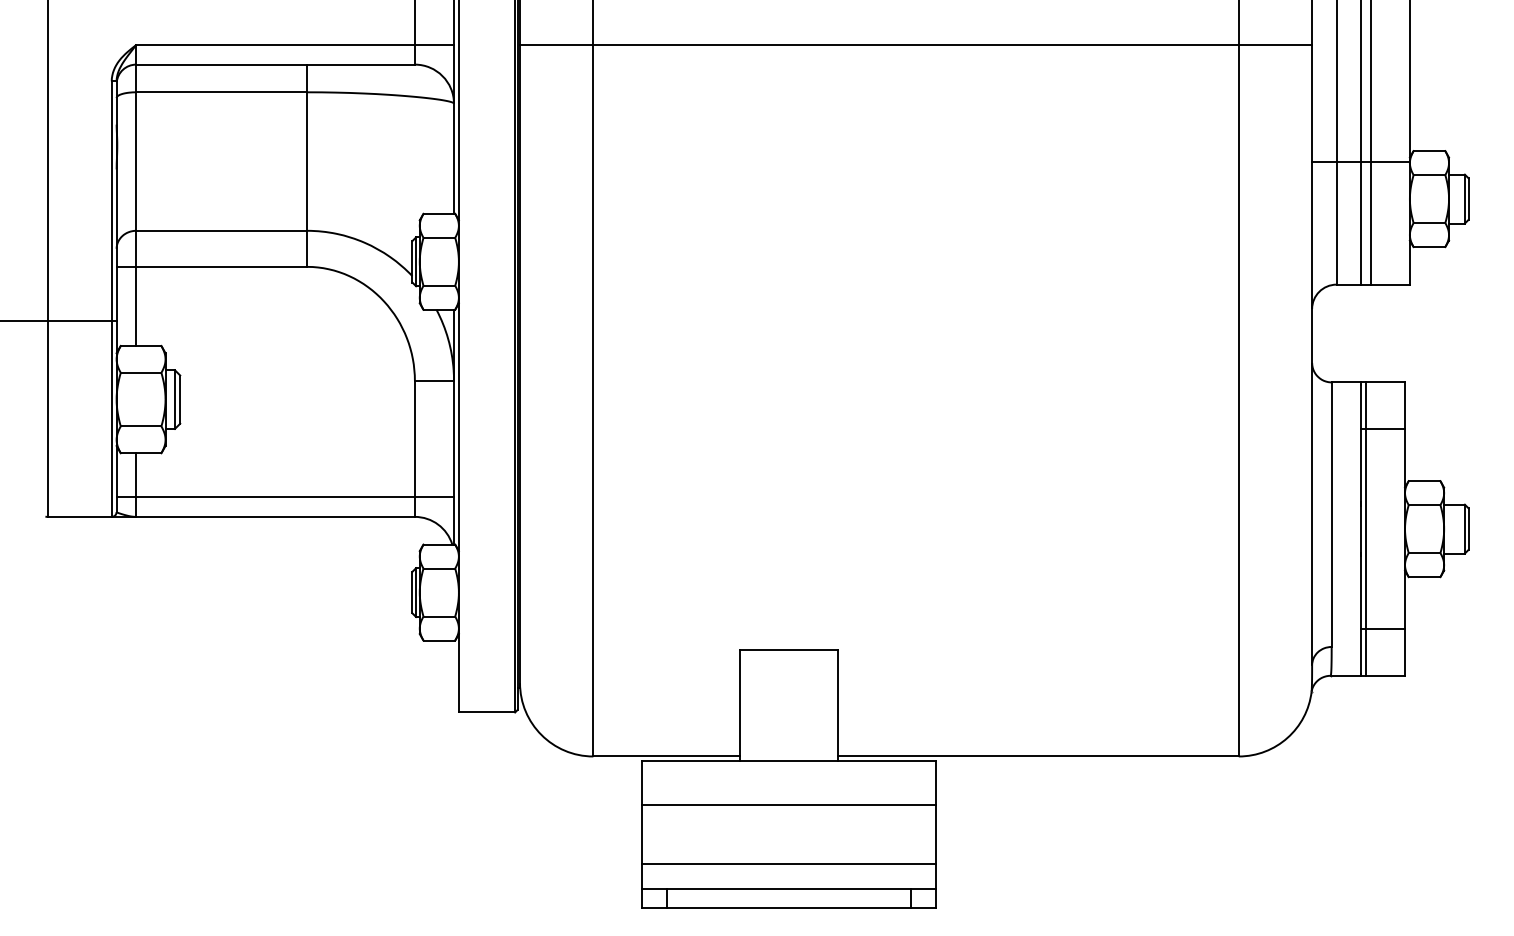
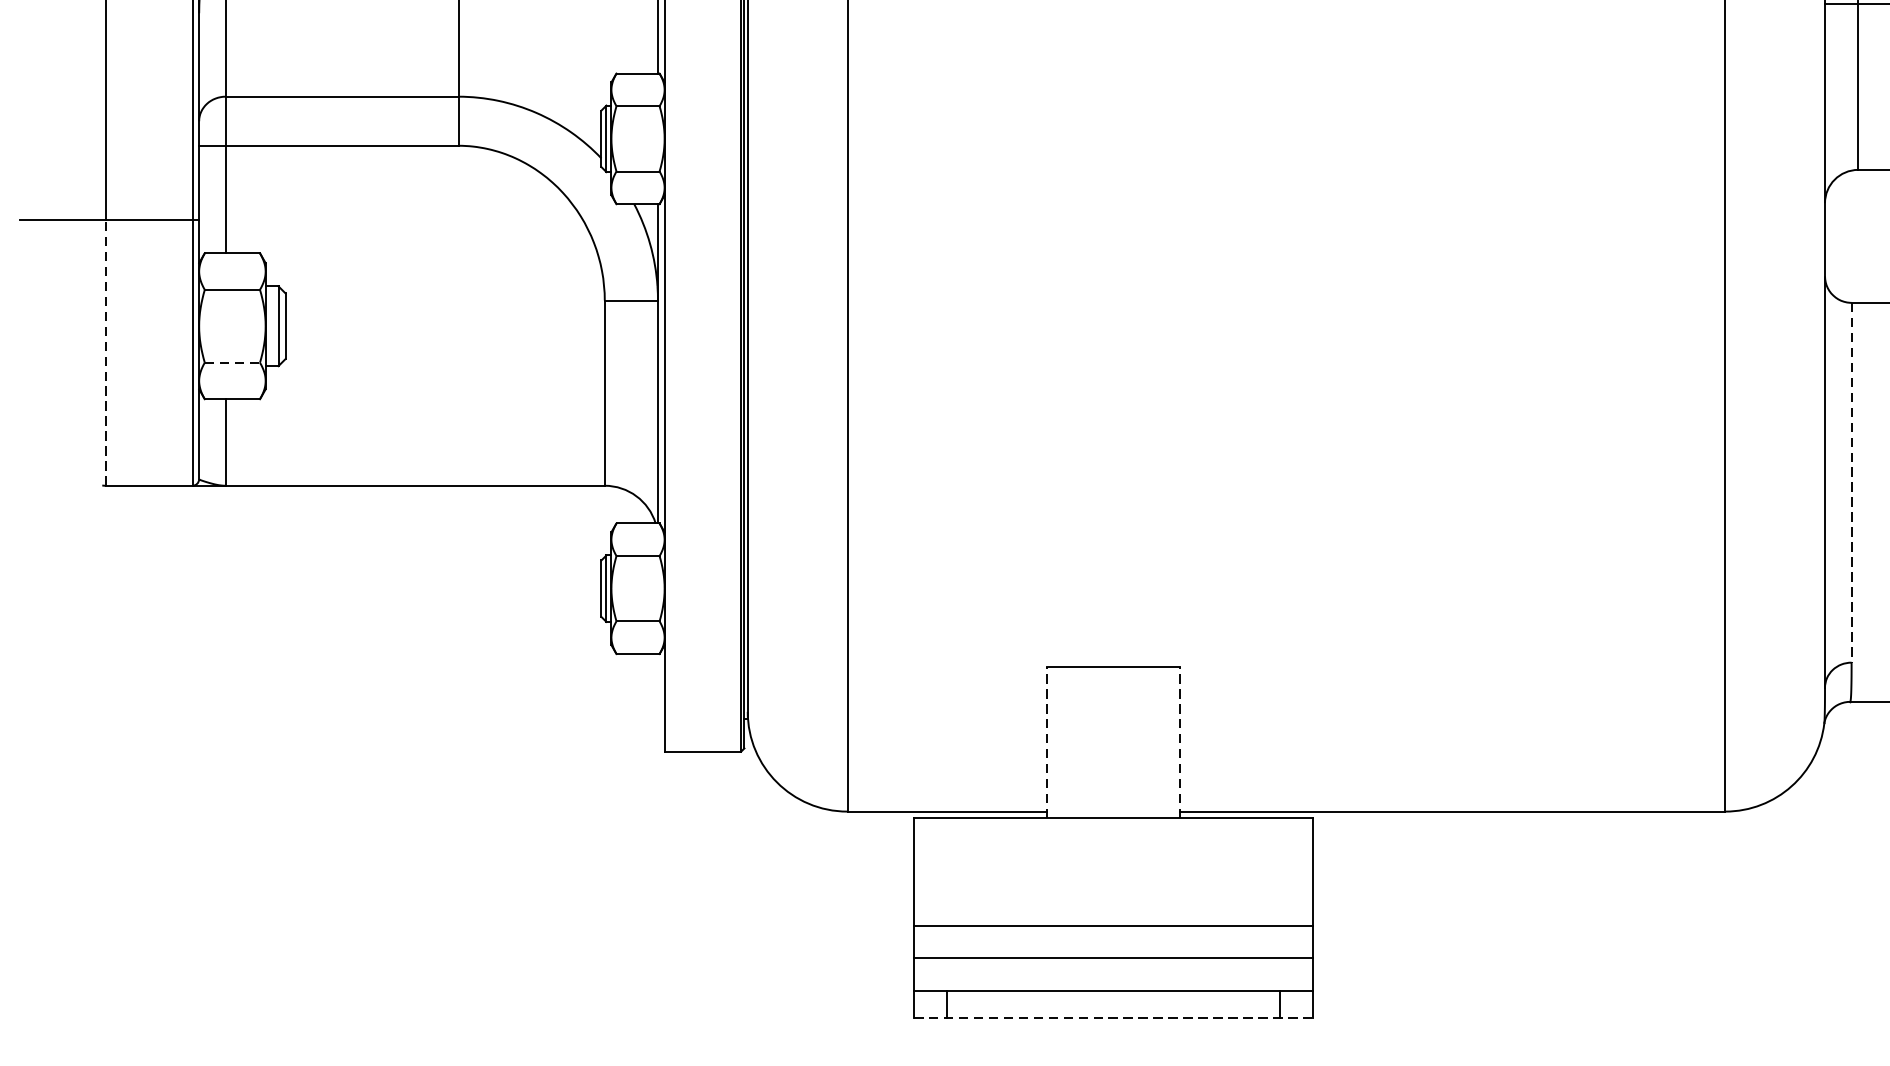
line: (48, 419) -> (106, 353), solid -> dashed
line: (141, 426) -> (232, 362), solid -> dashed
line: (285, 497) -> (428, 459), removed
line: (1331, 515) -> (1851, 483), solid -> dashed
line: (740, 705) -> (1047, 742), solid -> dashed
line: (837, 705) -> (1179, 742), solid -> dashed
line: (788, 805) -> (1112, 925), moved
line: (788, 908) -> (1112, 1018), solid -> dashed

